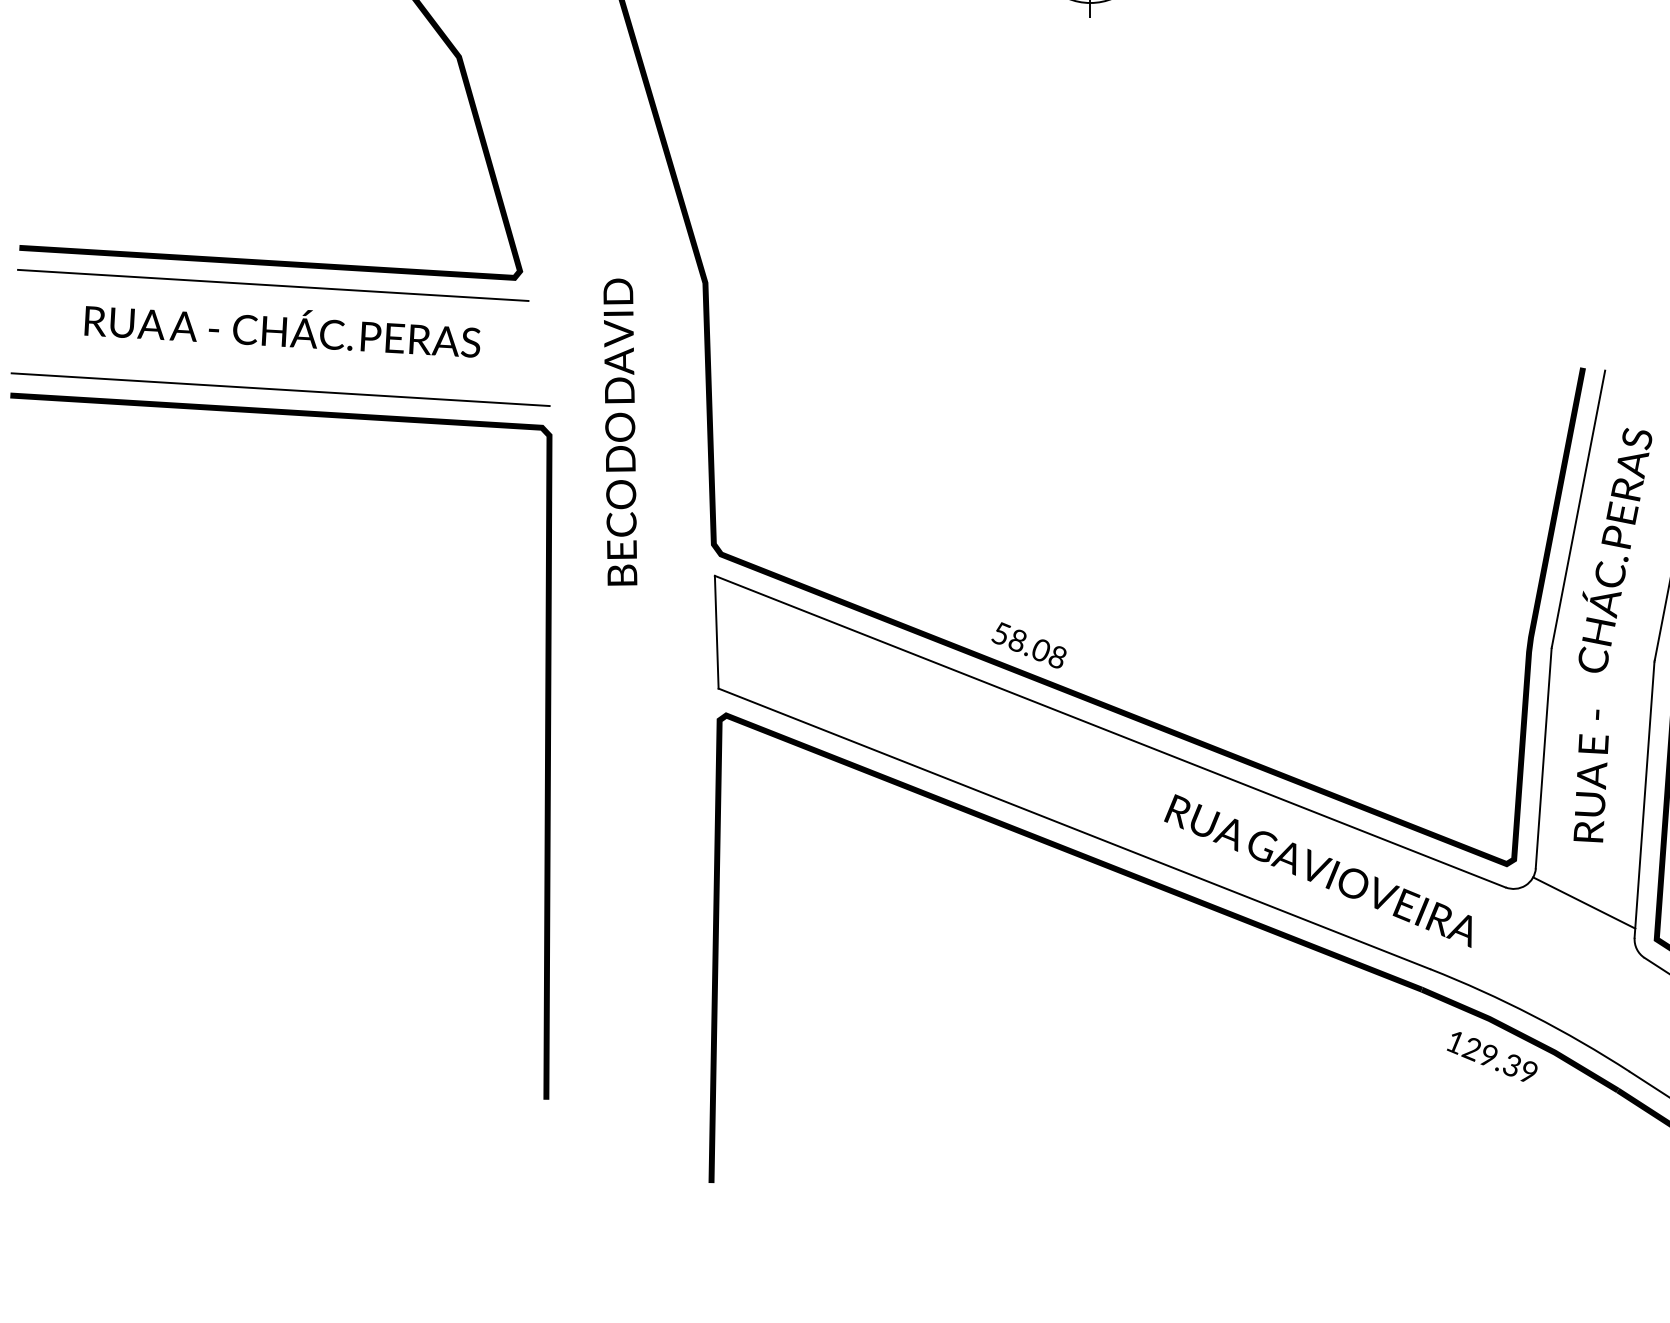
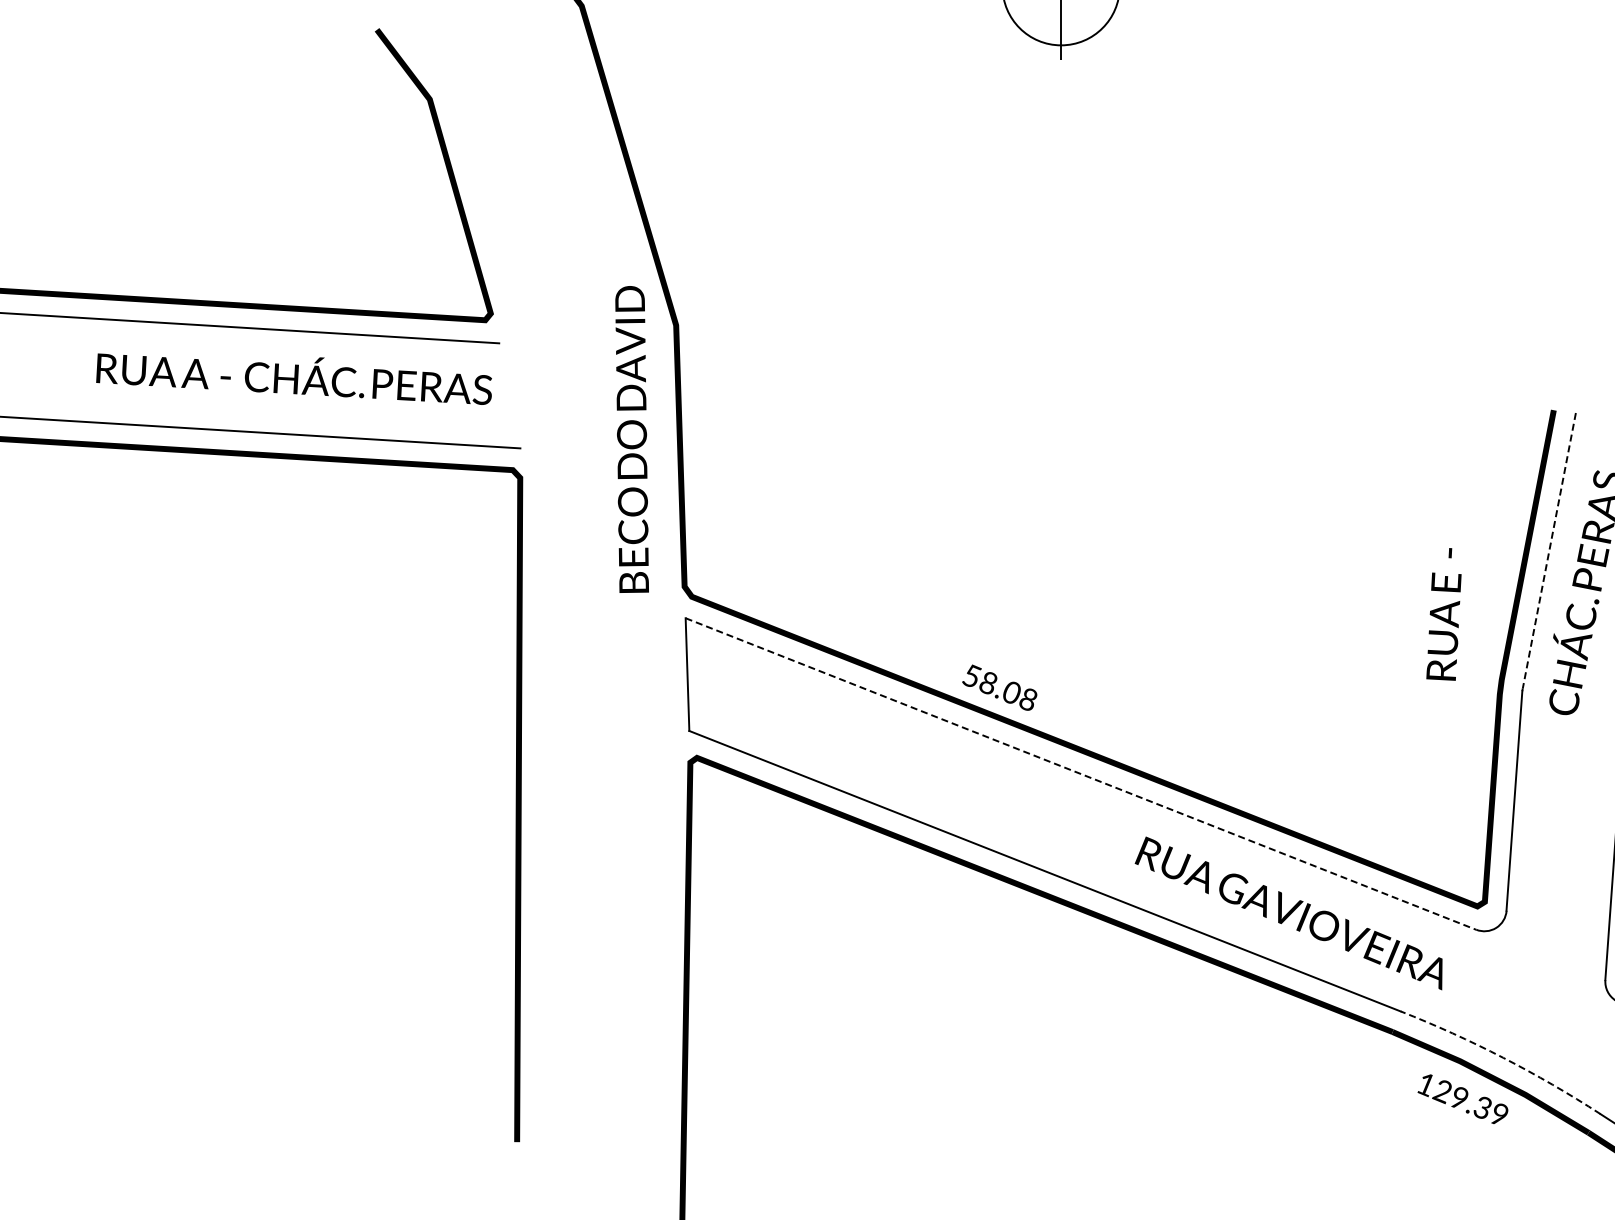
text: (282, 331) -> (294, 378), moved
text: (620, 431) -> (632, 438), moved
line: (1578, 508) -> (1549, 550), solid -> dashed
line: (1110, 731) -> (1081, 773), solid -> dashed
text: (1590, 775) -> (1443, 613), moved
line: (1584, 902) -> (1555, 944), removed
arc: (1532, 1015) -> (1503, 1057), solid -> dashed

